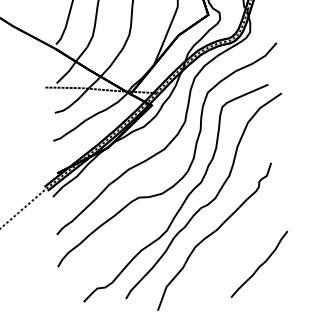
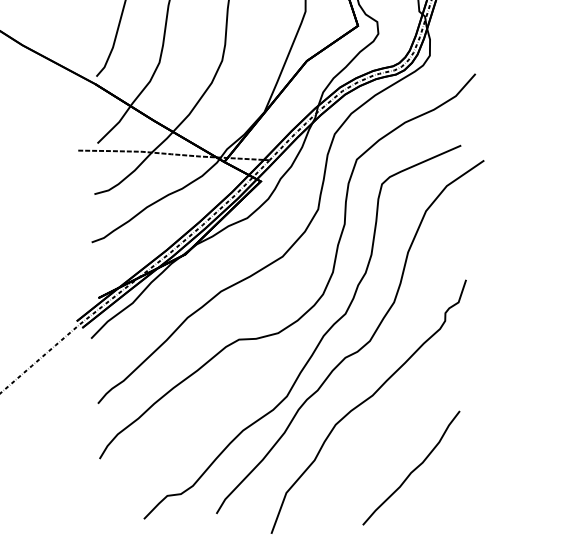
curve: (260, 264) -> (413, 468), moved

